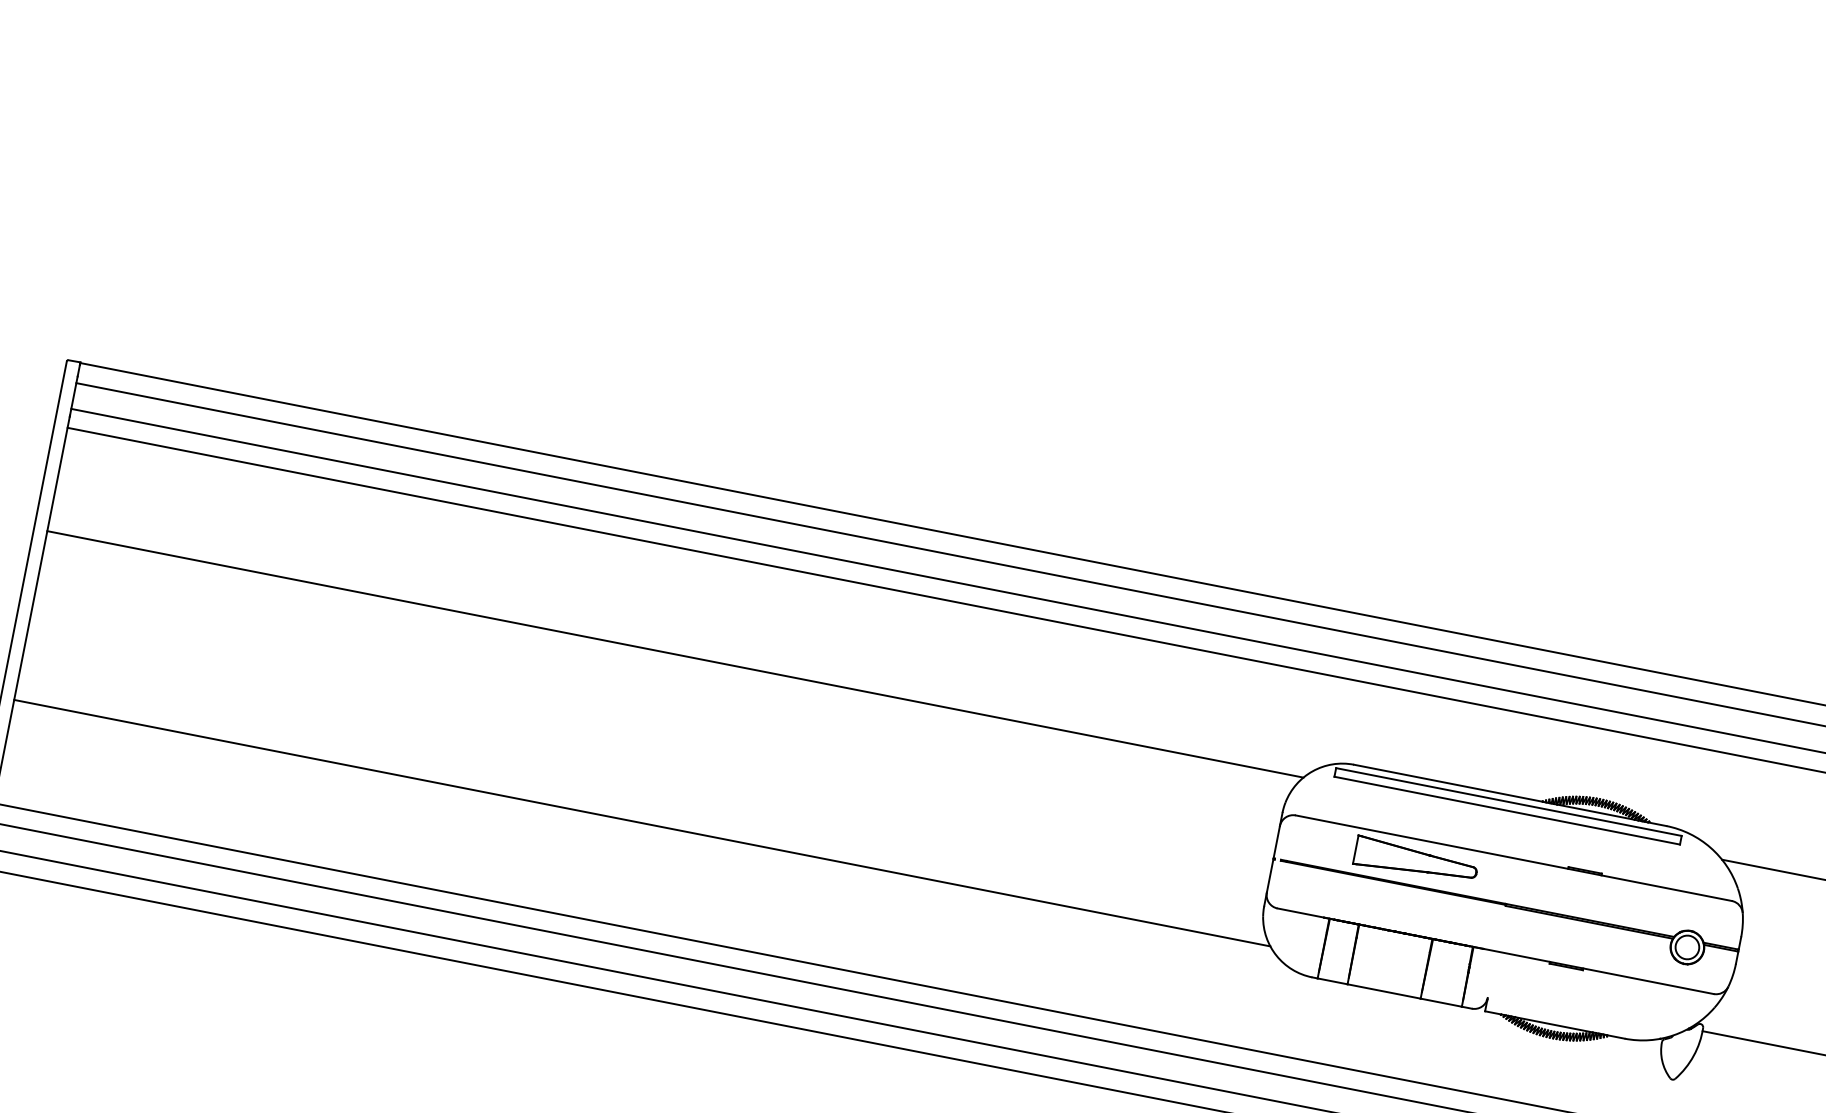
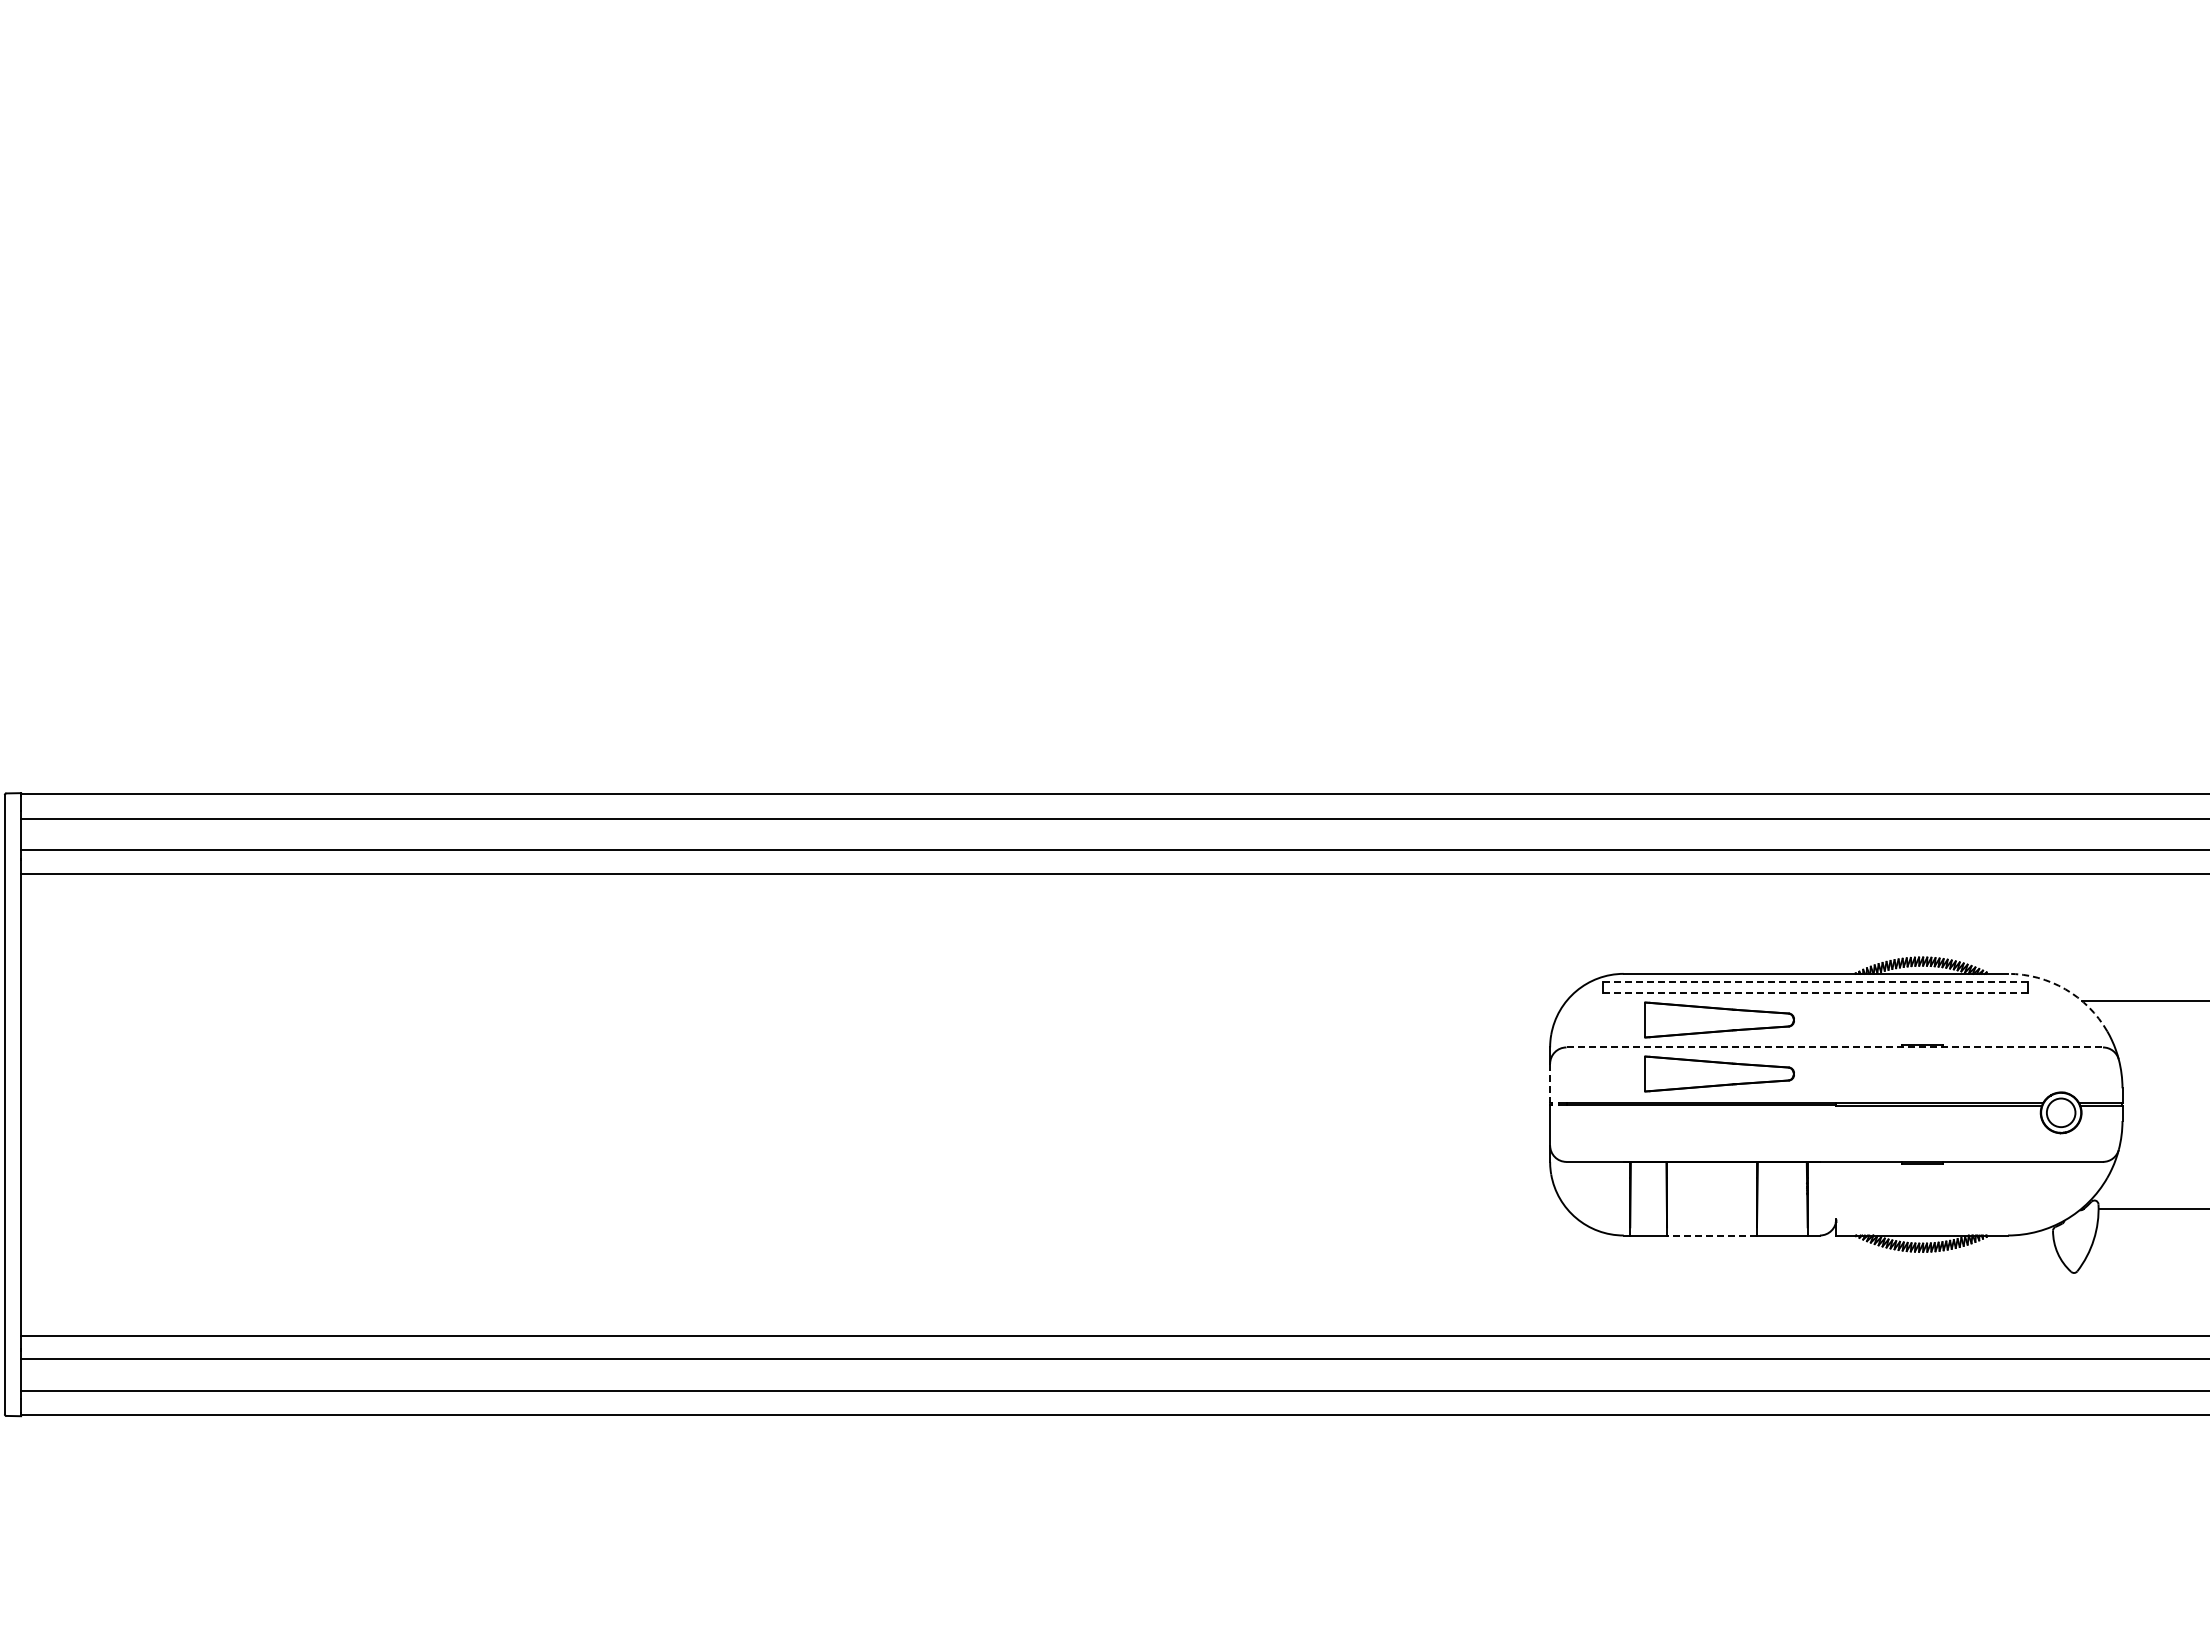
line: (675, 654) -> (793, 1000), removed
line: (1508, 802) -> (1815, 982), solid -> dashed
line: (1506, 810) -> (1815, 992), solid -> dashed
part: (1424, 817) -> (1719, 1019), added
line: (641, 823) -> (793, 1208), removed
line: (1277, 842) -> (1550, 1083), solid -> dashed
arc: (1710, 847) -> (2065, 989), solid -> dashed
line: (1514, 858) -> (1835, 1047), solid -> dashed
line: (1384, 991) -> (1712, 1235), solid -> dashed

